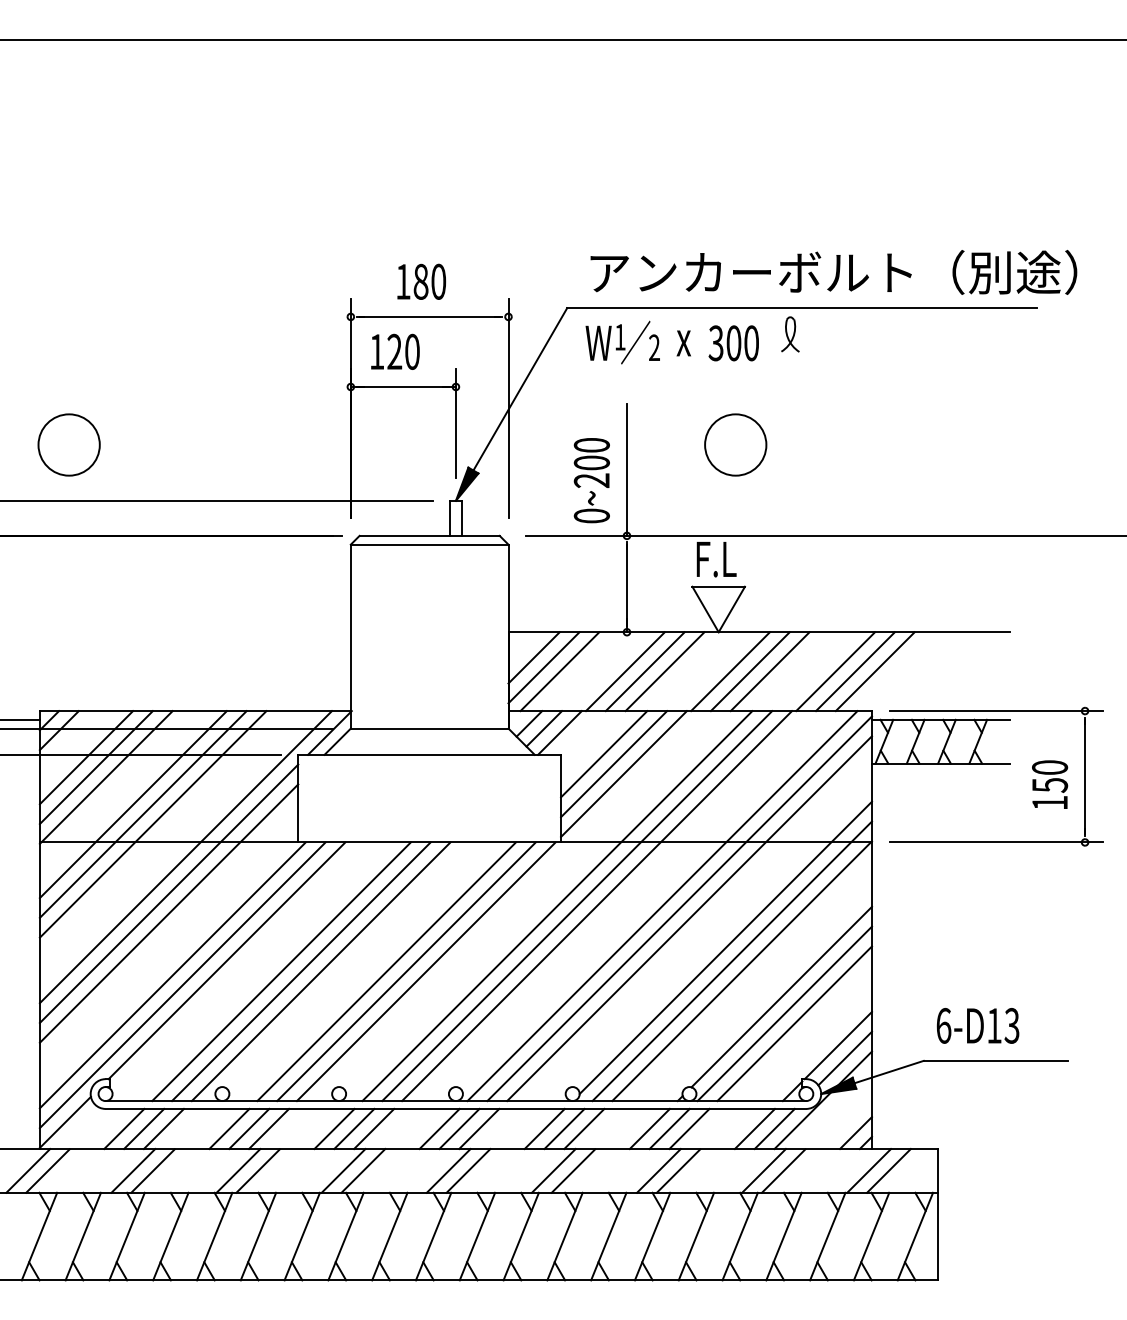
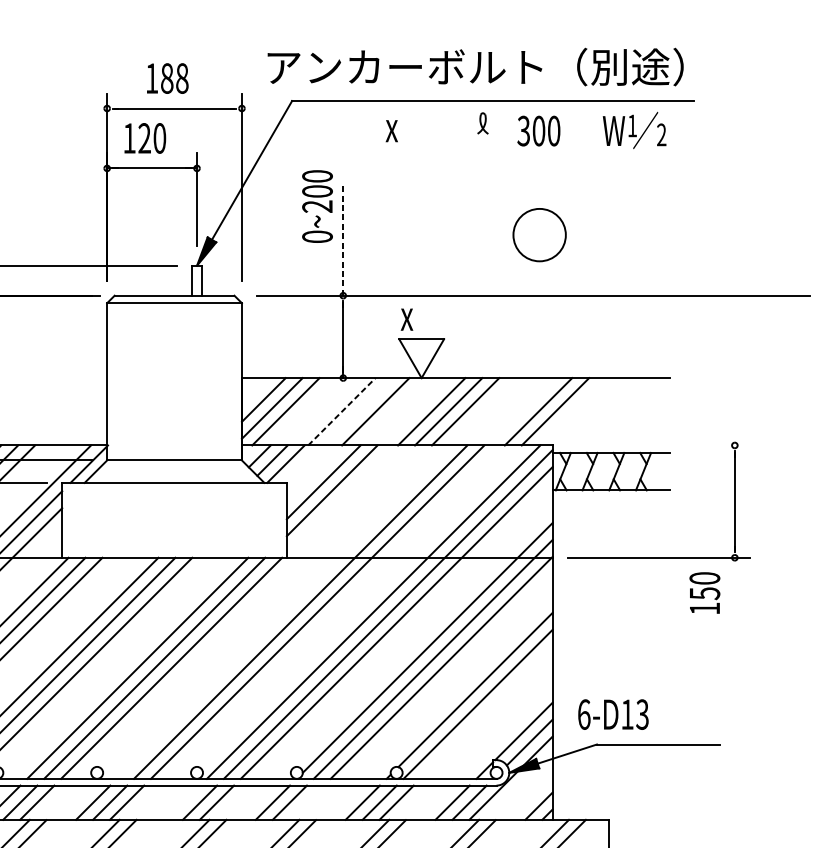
text: (833, 272) -> (475, 67), moved
text: (438, 281) -> (182, 78), 180 -> 188
part: (790, 334) -> (483, 123), size x0.7
text: (622, 342) -> (634, 130), moved
text: (733, 343) -> (538, 131), moved
circle: (735, 444) -> (539, 234), moved
line: (626, 470) -> (342, 239), solid -> dashed
text: (591, 480) -> (317, 206), moved
text: (715, 559) -> (418, 315), F.L -> x
line: (625, 671) -> (341, 411), solid -> dashed
line: (644, 671) -> (358, 411), removed
line: (835, 671) -> (521, 411), removed
line: (995, 711) -> (658, 445), removed
line: (623, 773) -> (340, 498), removed
text: (1050, 784) -> (705, 592), moved
line: (557, 906) -> (283, 612), removed
line: (794, 1023) -> (486, 712), removed
text: (977, 1025) -> (612, 714), moved
line: (439, 1128) -> (182, 802), removed
line: (584, 1128) -> (306, 802), removed

